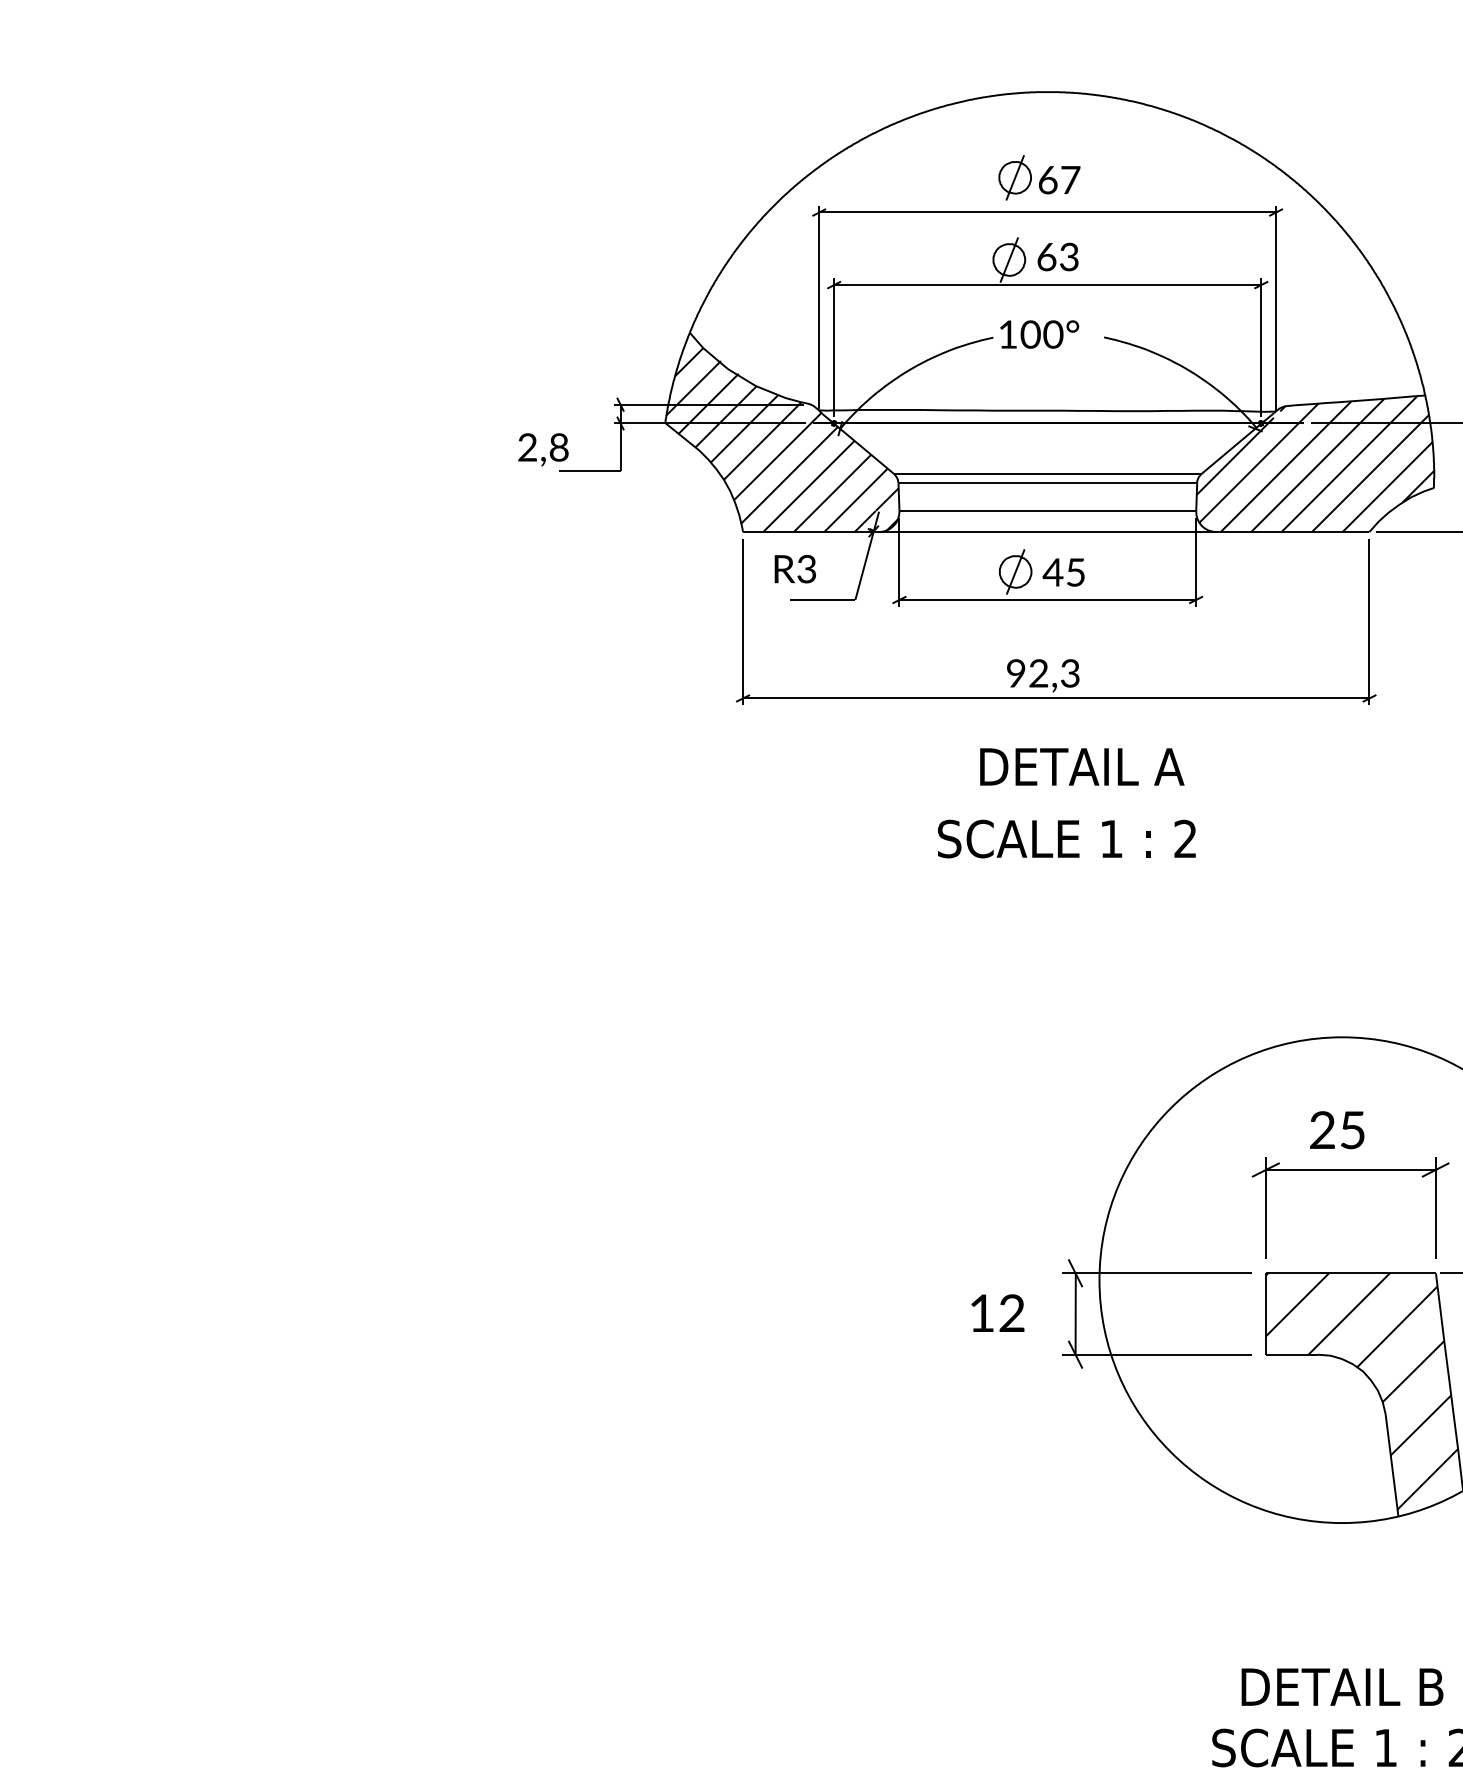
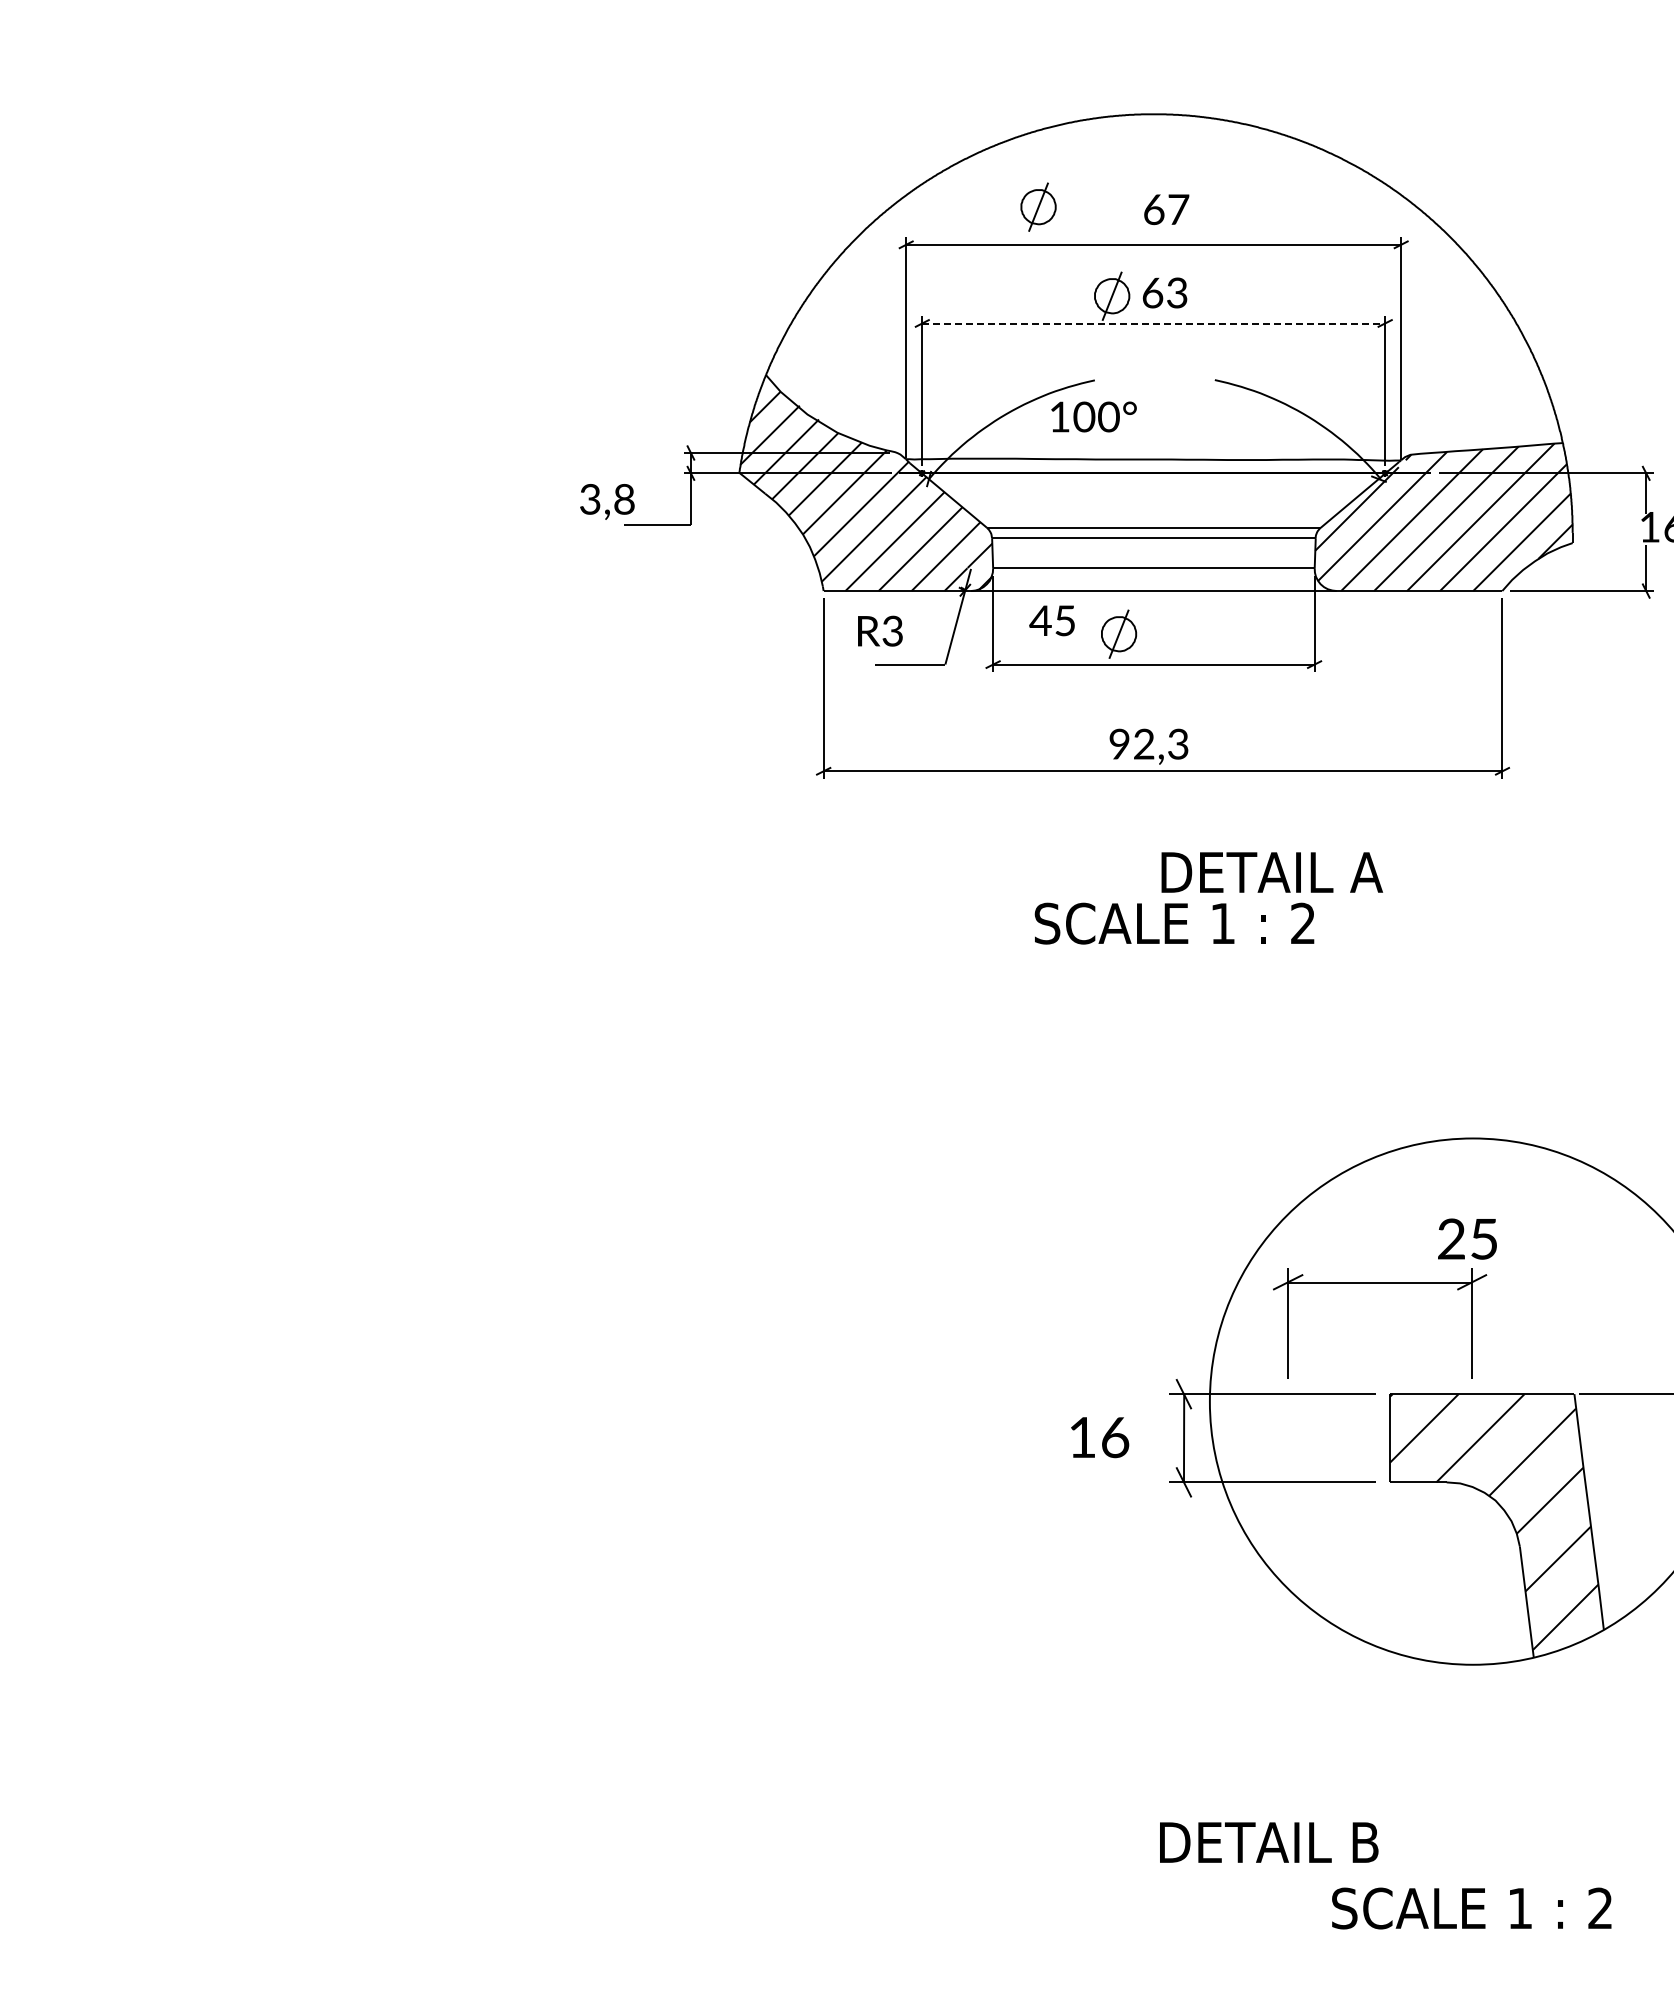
part: (1015, 177) -> (1038, 206), moved
line: (1048, 285) -> (1154, 323), solid -> dashed
text: (1039, 334) -> (1093, 416), moved
text: (527, 447) -> (590, 499), 2,8 -> 3,8
text: (1063, 572) -> (1051, 620), moved
text: (1081, 766) -> (1271, 872), moved
part: (1351, 1171) -> (1380, 1283), moved
text: (1012, 1313) -> (1115, 1437), 12 -> 16
text: (1342, 1687) -> (1269, 1842), moved

